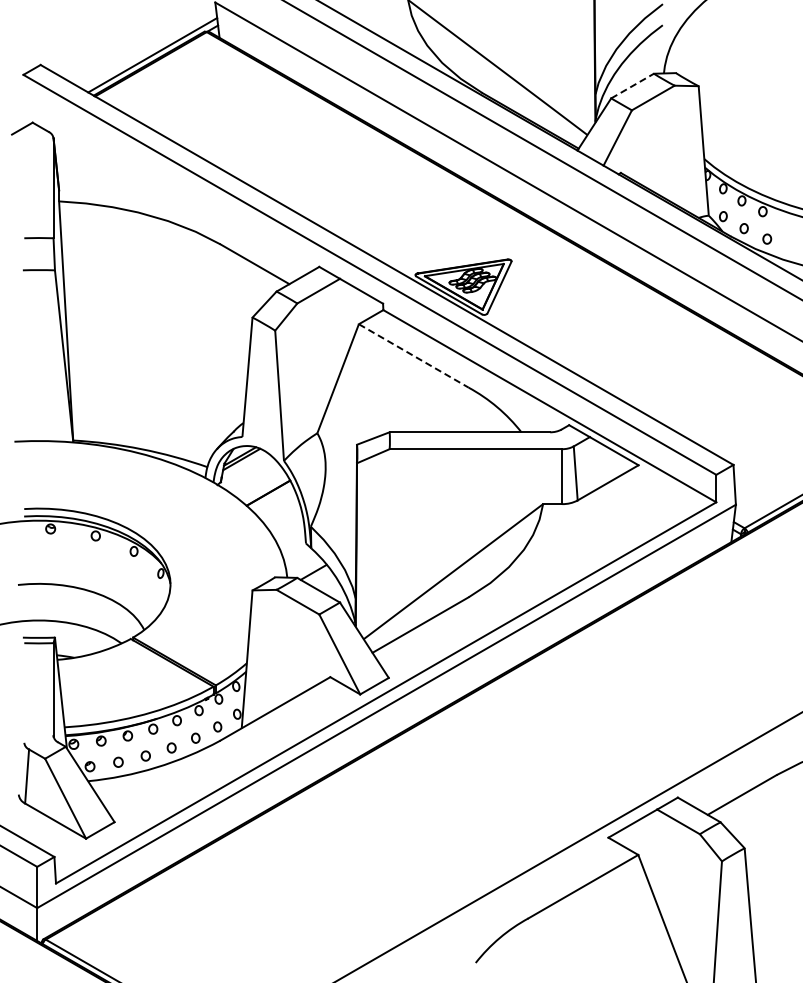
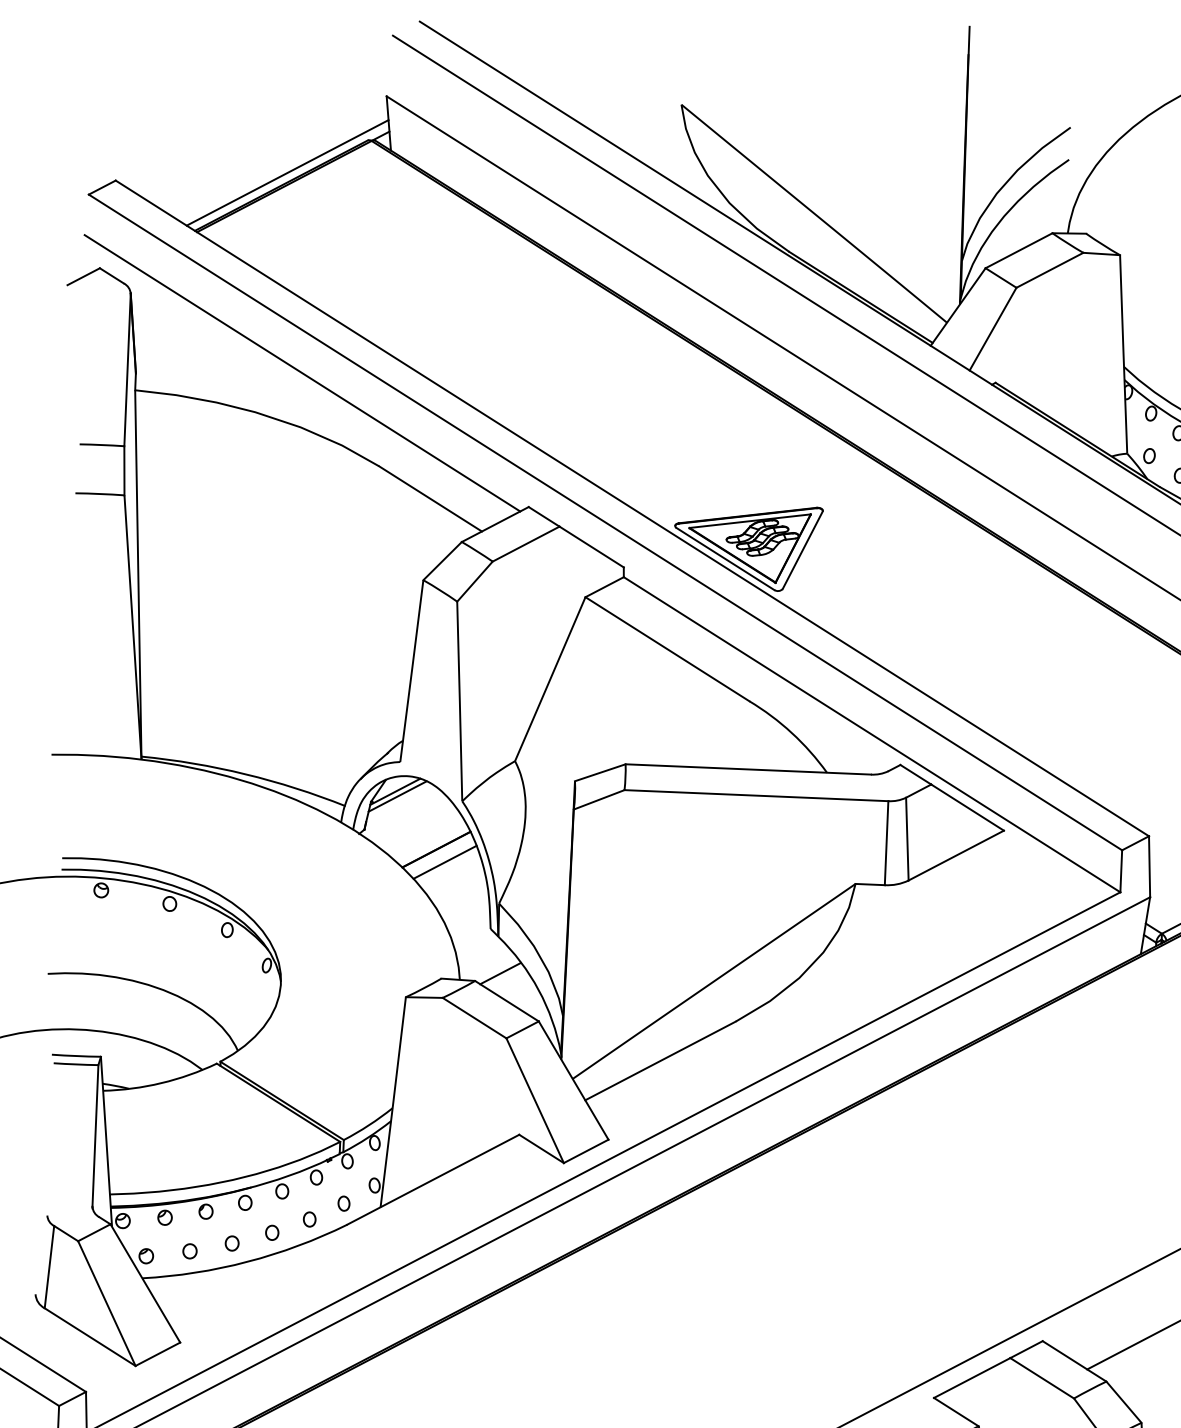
line: (632, 86) -> (1018, 251), dashed -> solid
line: (167, 185) -> (301, 372), added
line: (414, 356) -> (668, 650), dashed -> solid
line: (274, 500) -> (445, 861), added

